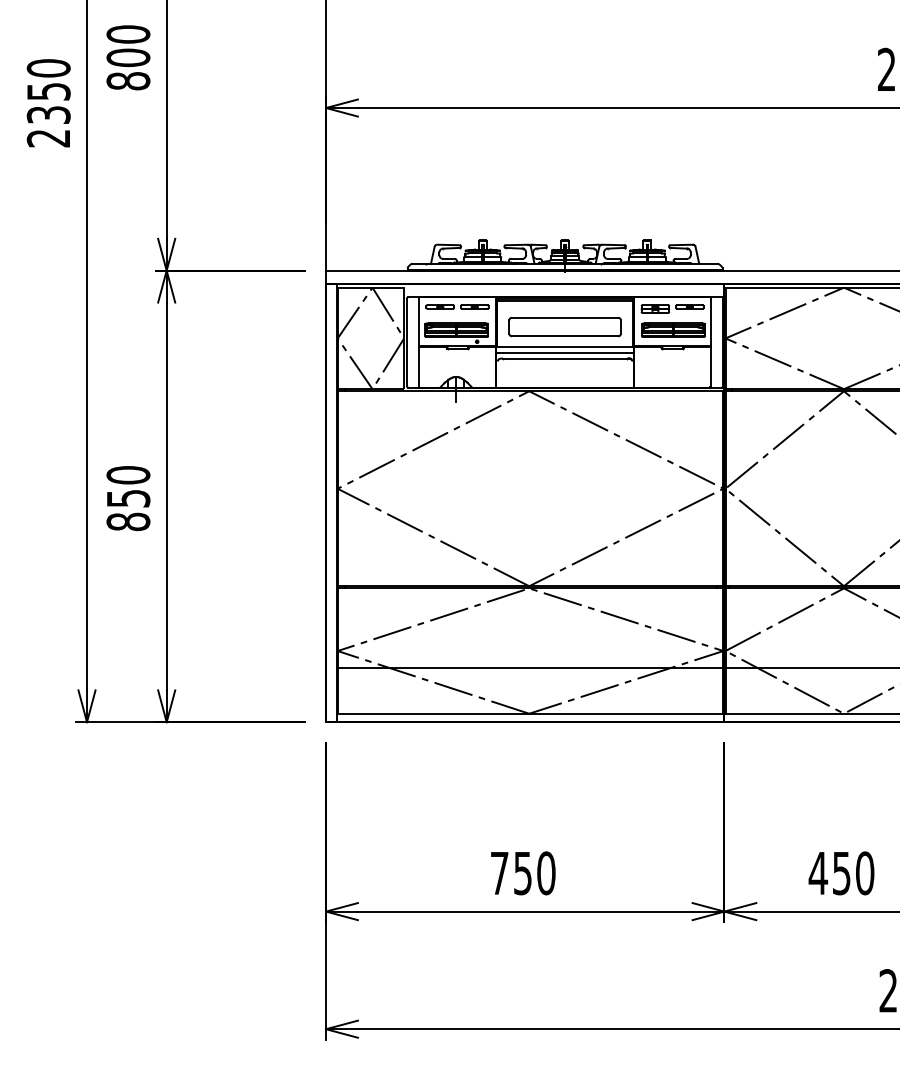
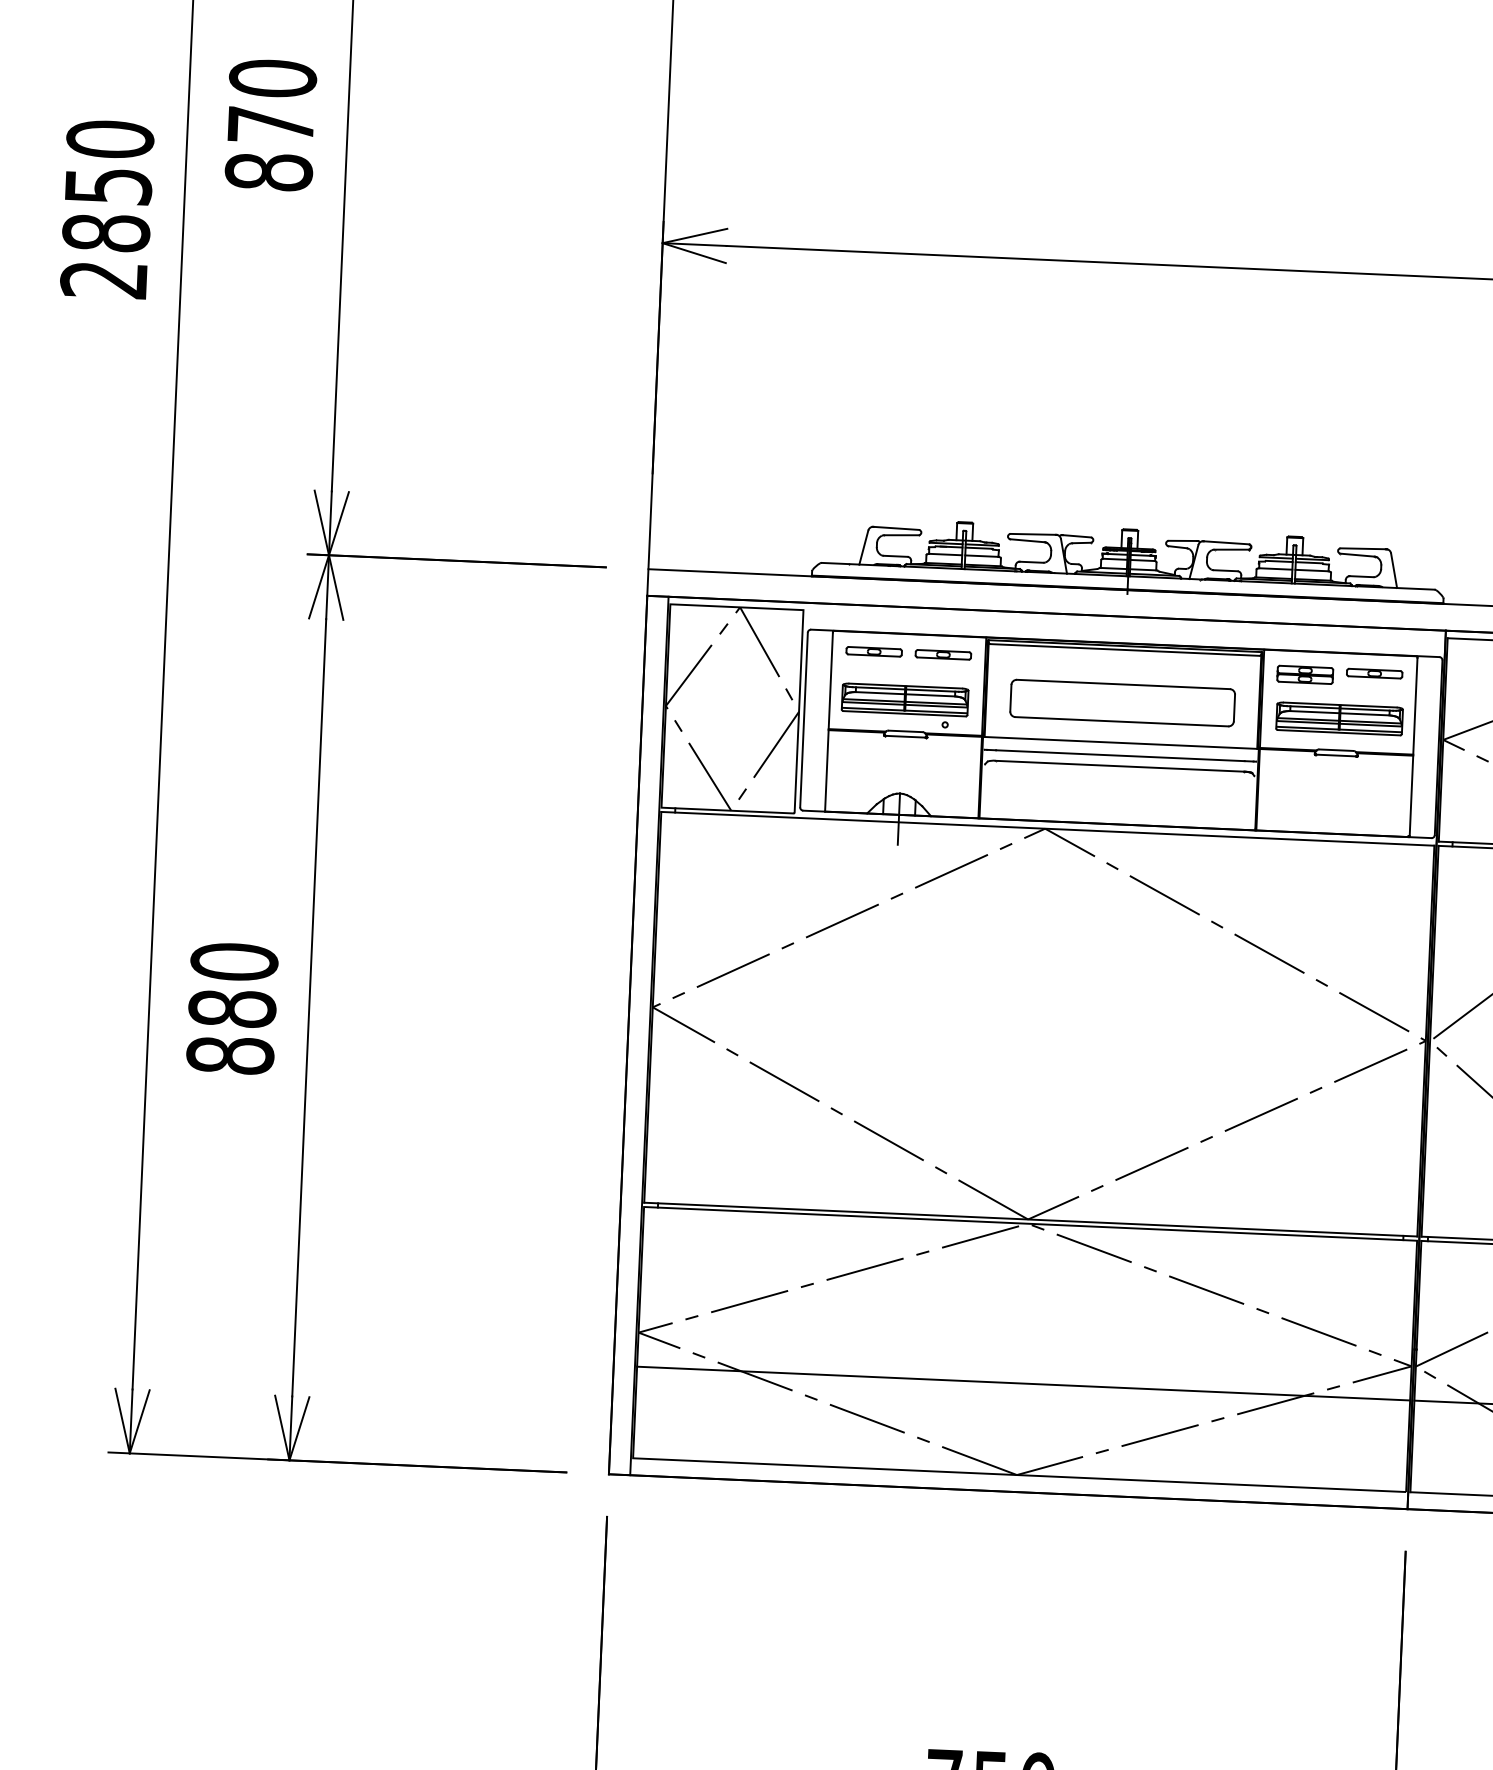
text: (128, 57) -> (271, 124), 800 -> 870
text: (48, 115) -> (105, 233), 2350 -> 2850
text: (128, 498) -> (232, 1008), 850 -> 880

